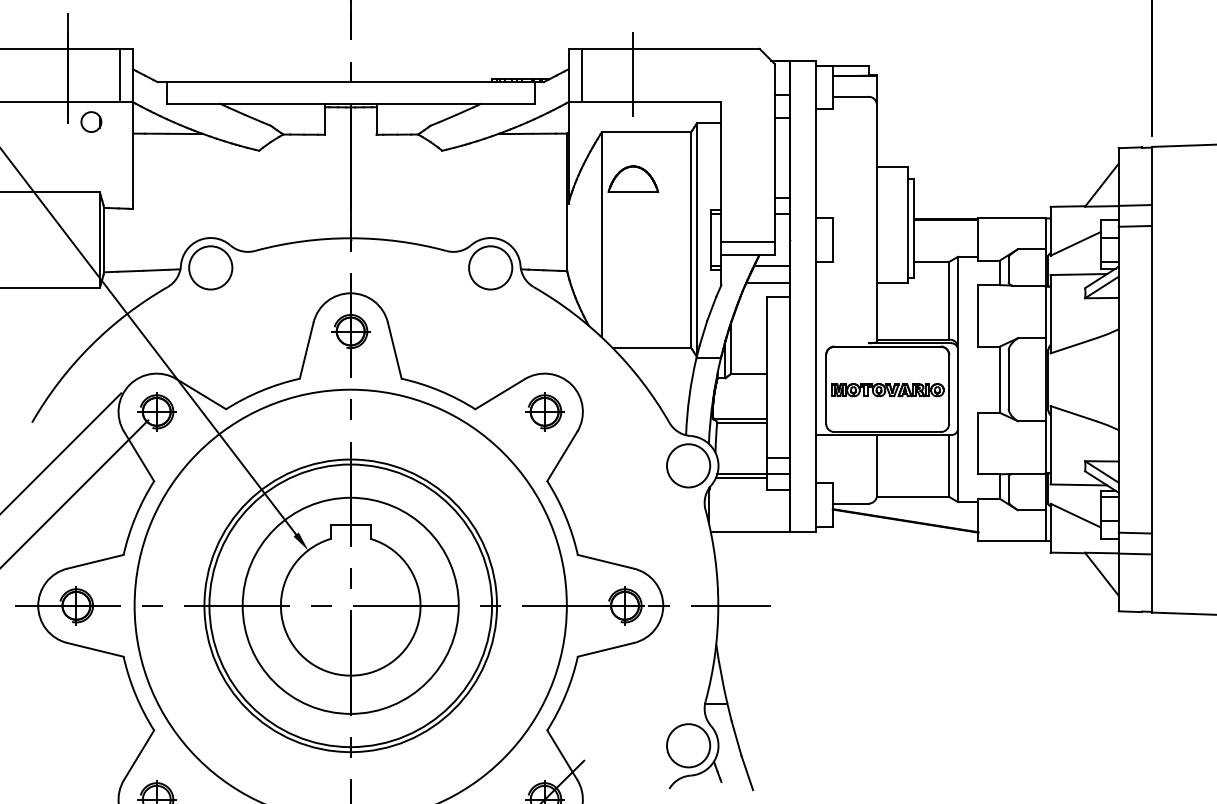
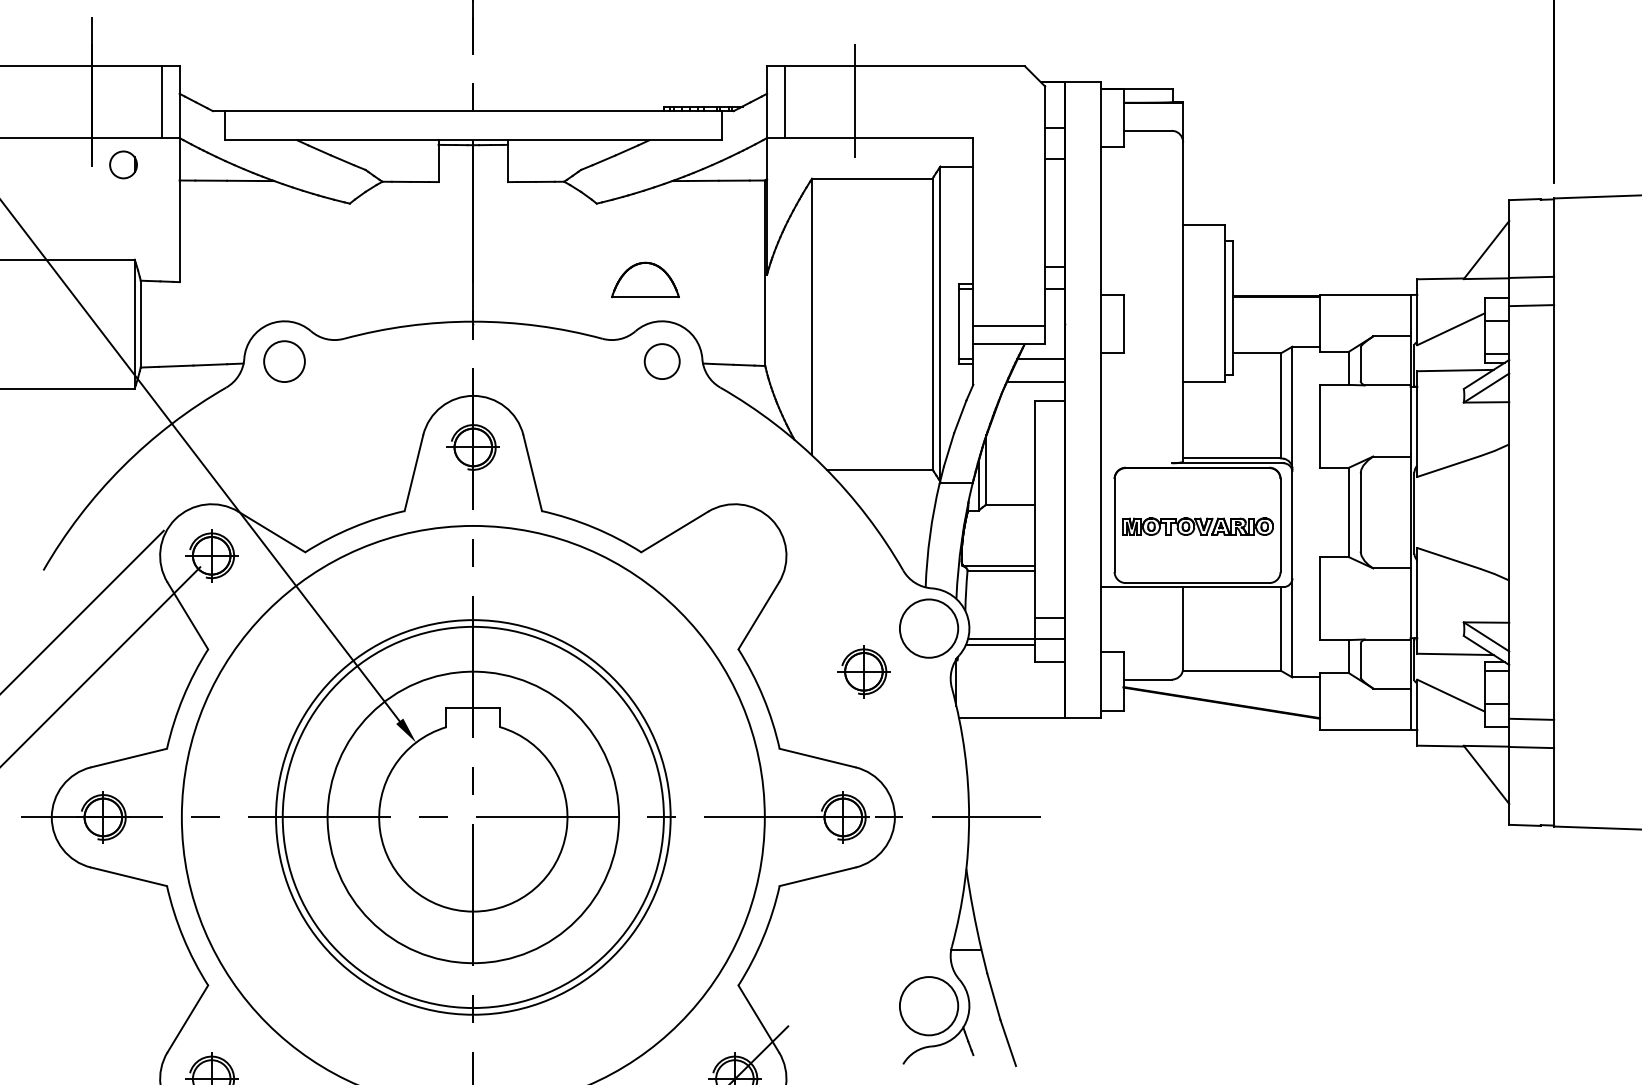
part: (633, 178) -> (645, 279), moved
circle: (210, 267) -> (284, 361), size x0.7
circle: (490, 267) -> (662, 361), size x0.6
part: (544, 411) -> (863, 671), moved

